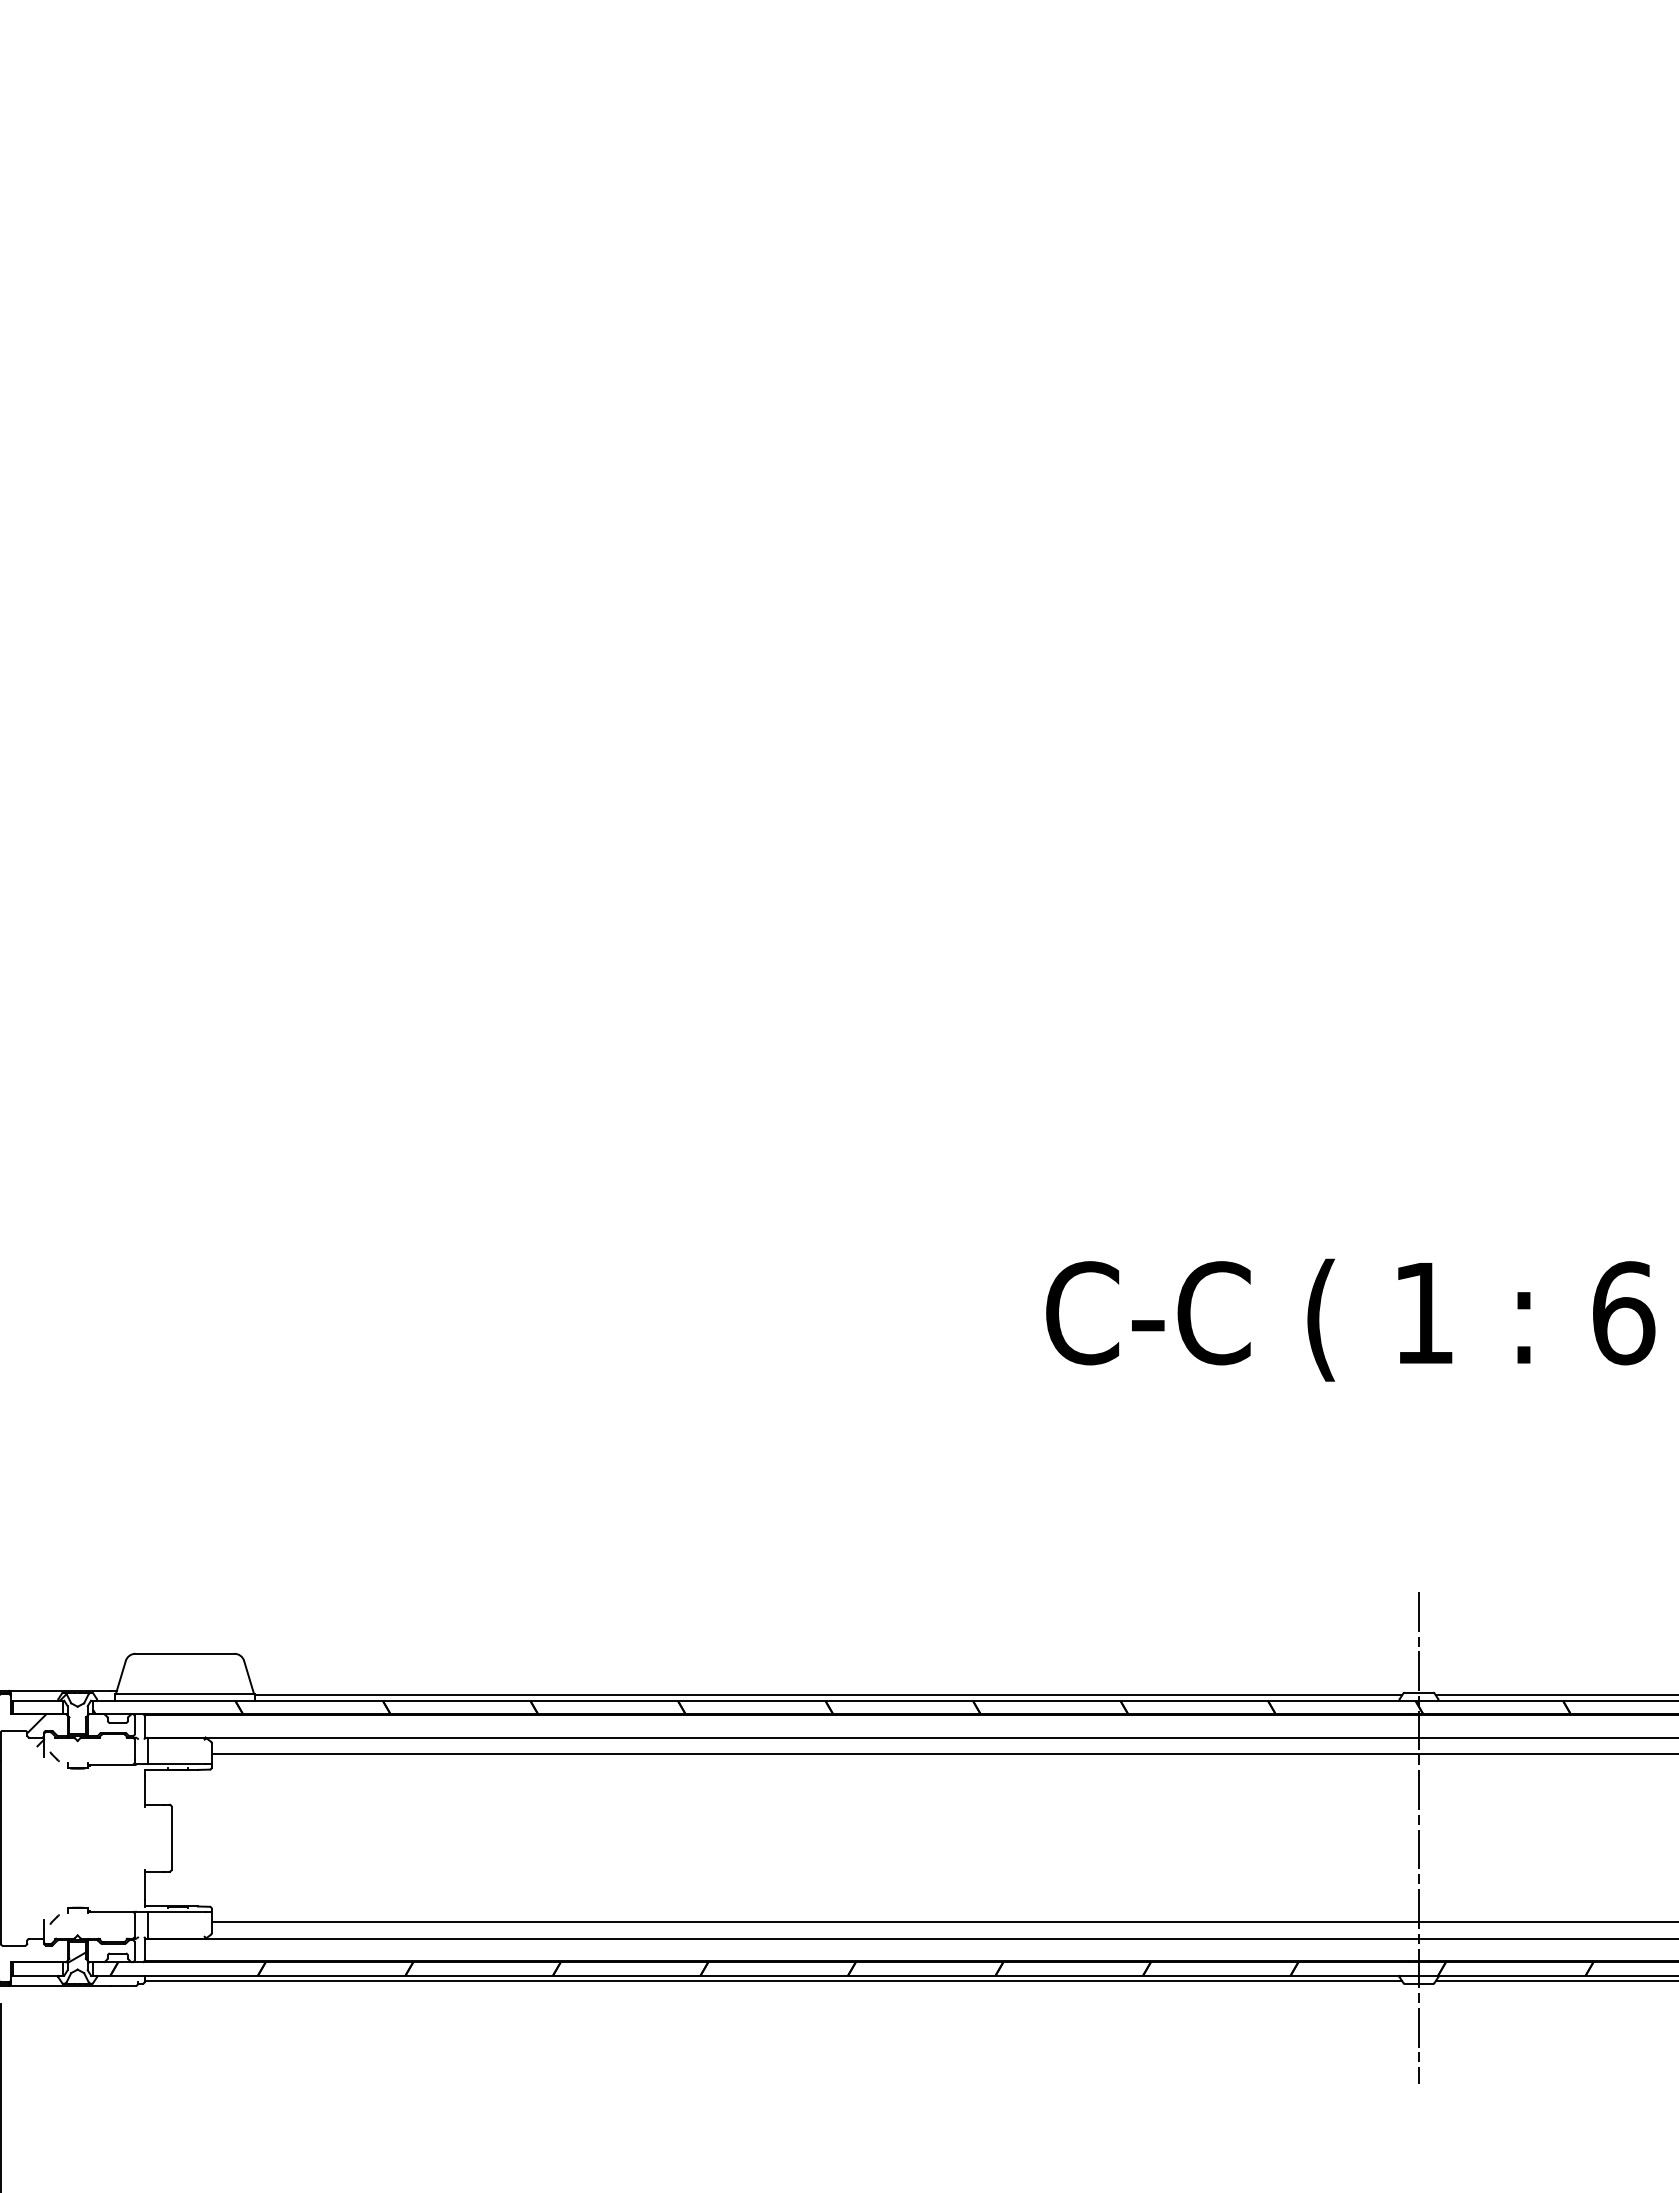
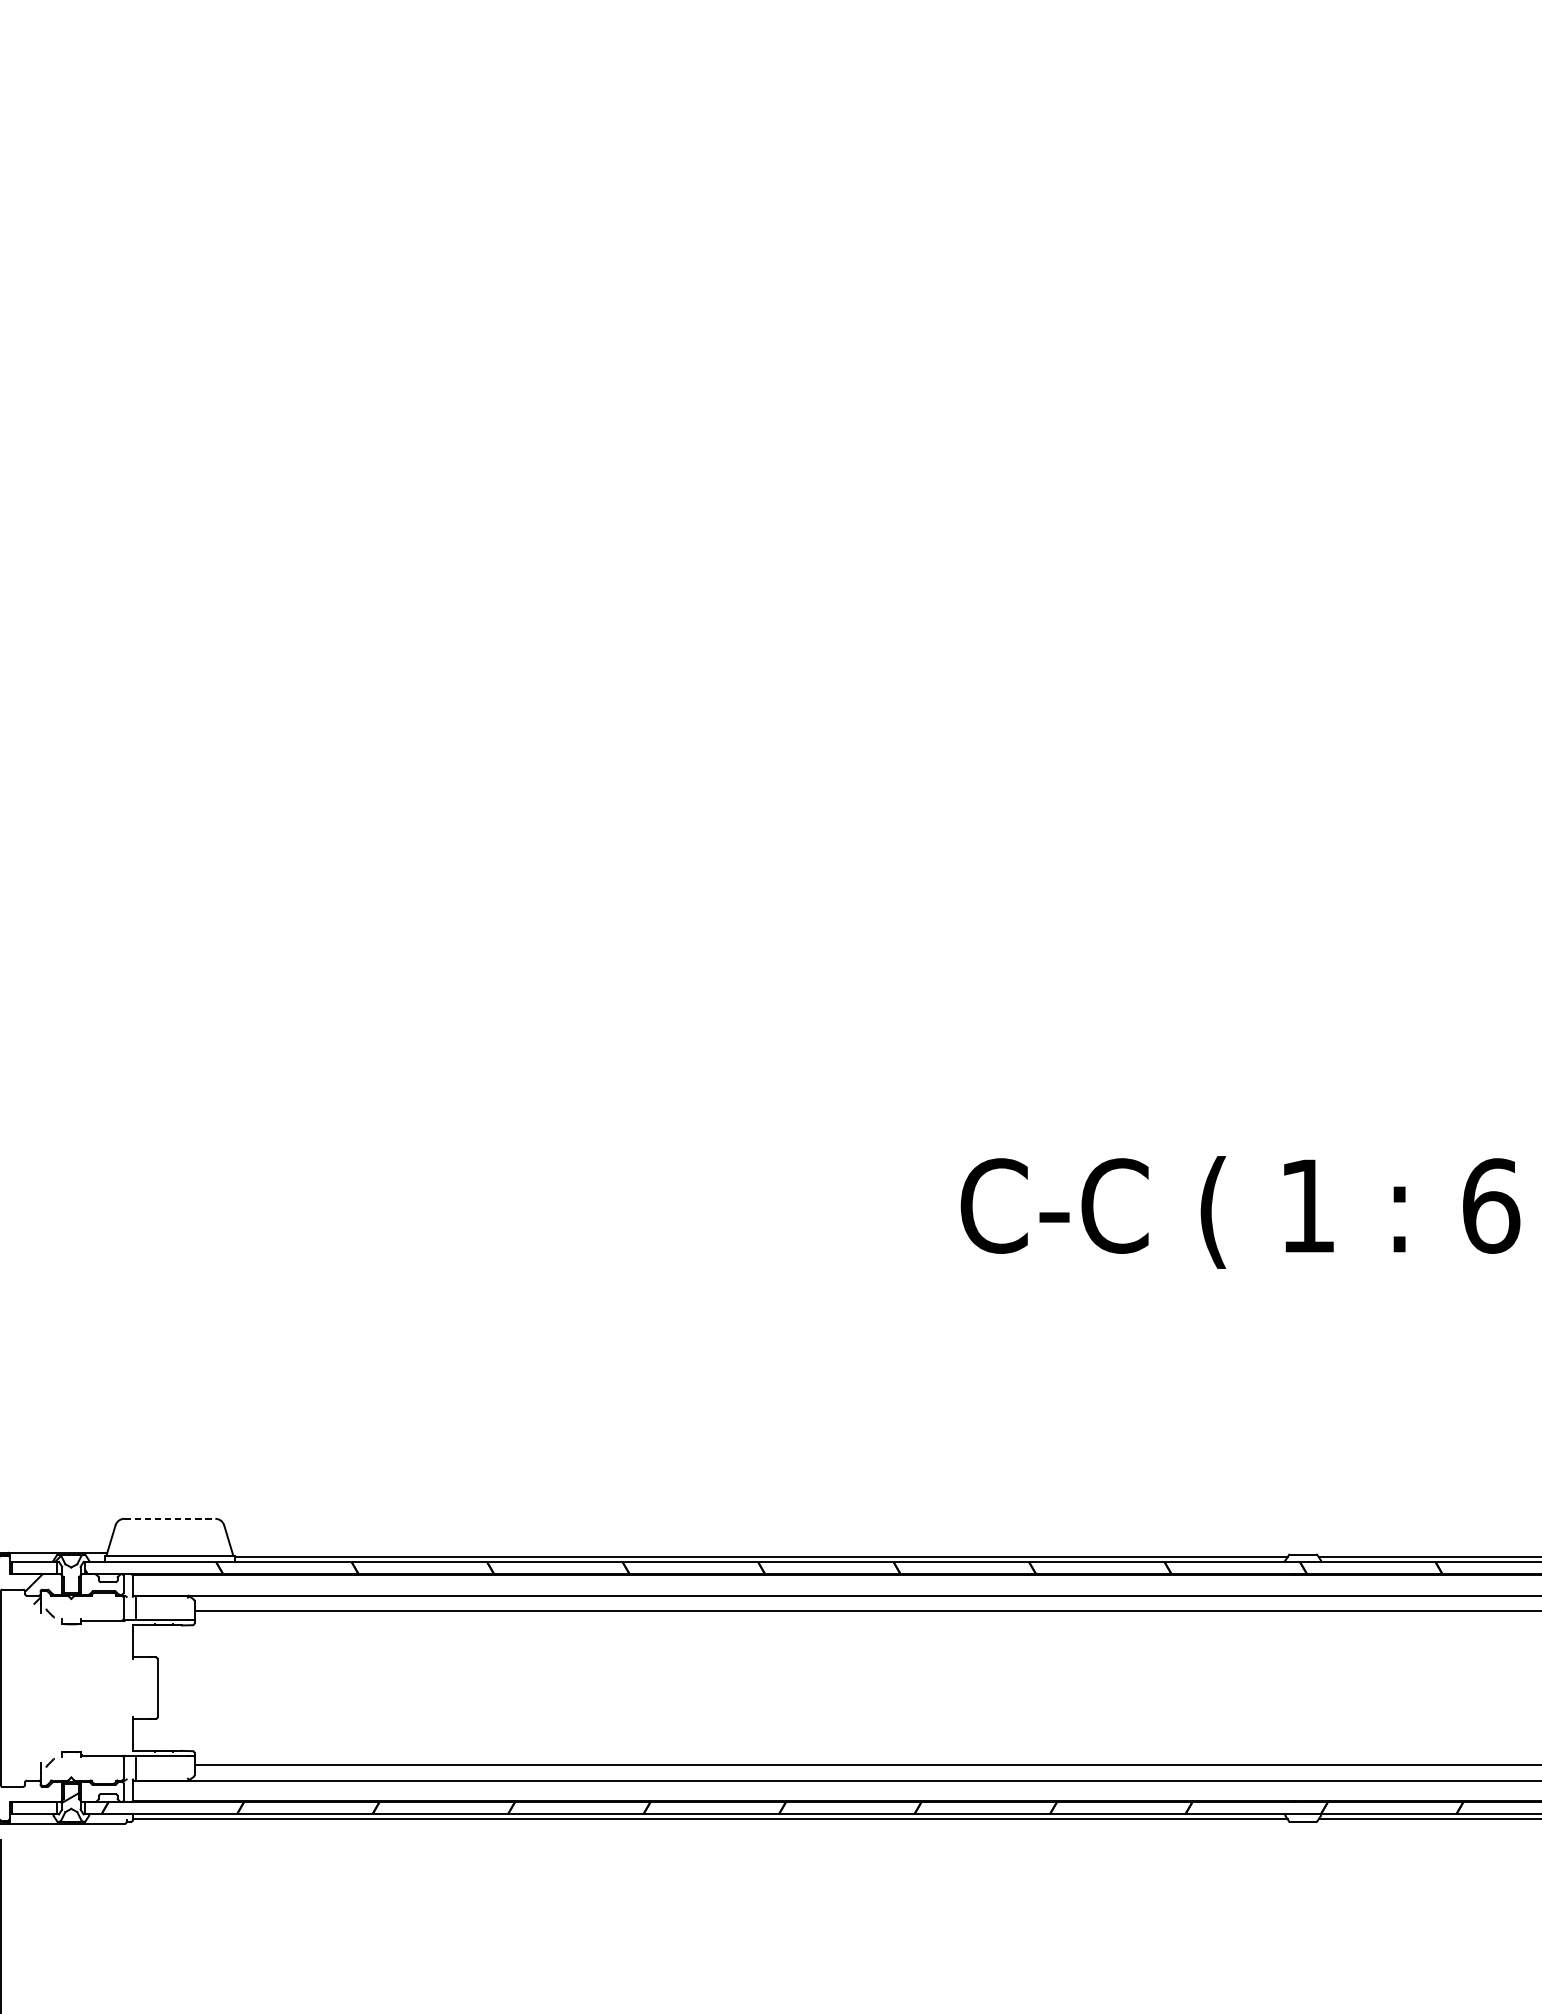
line: (184, 1653) -> (169, 1518), solid -> dashed
line: (1418, 1838) -> (1302, 1688), removed

